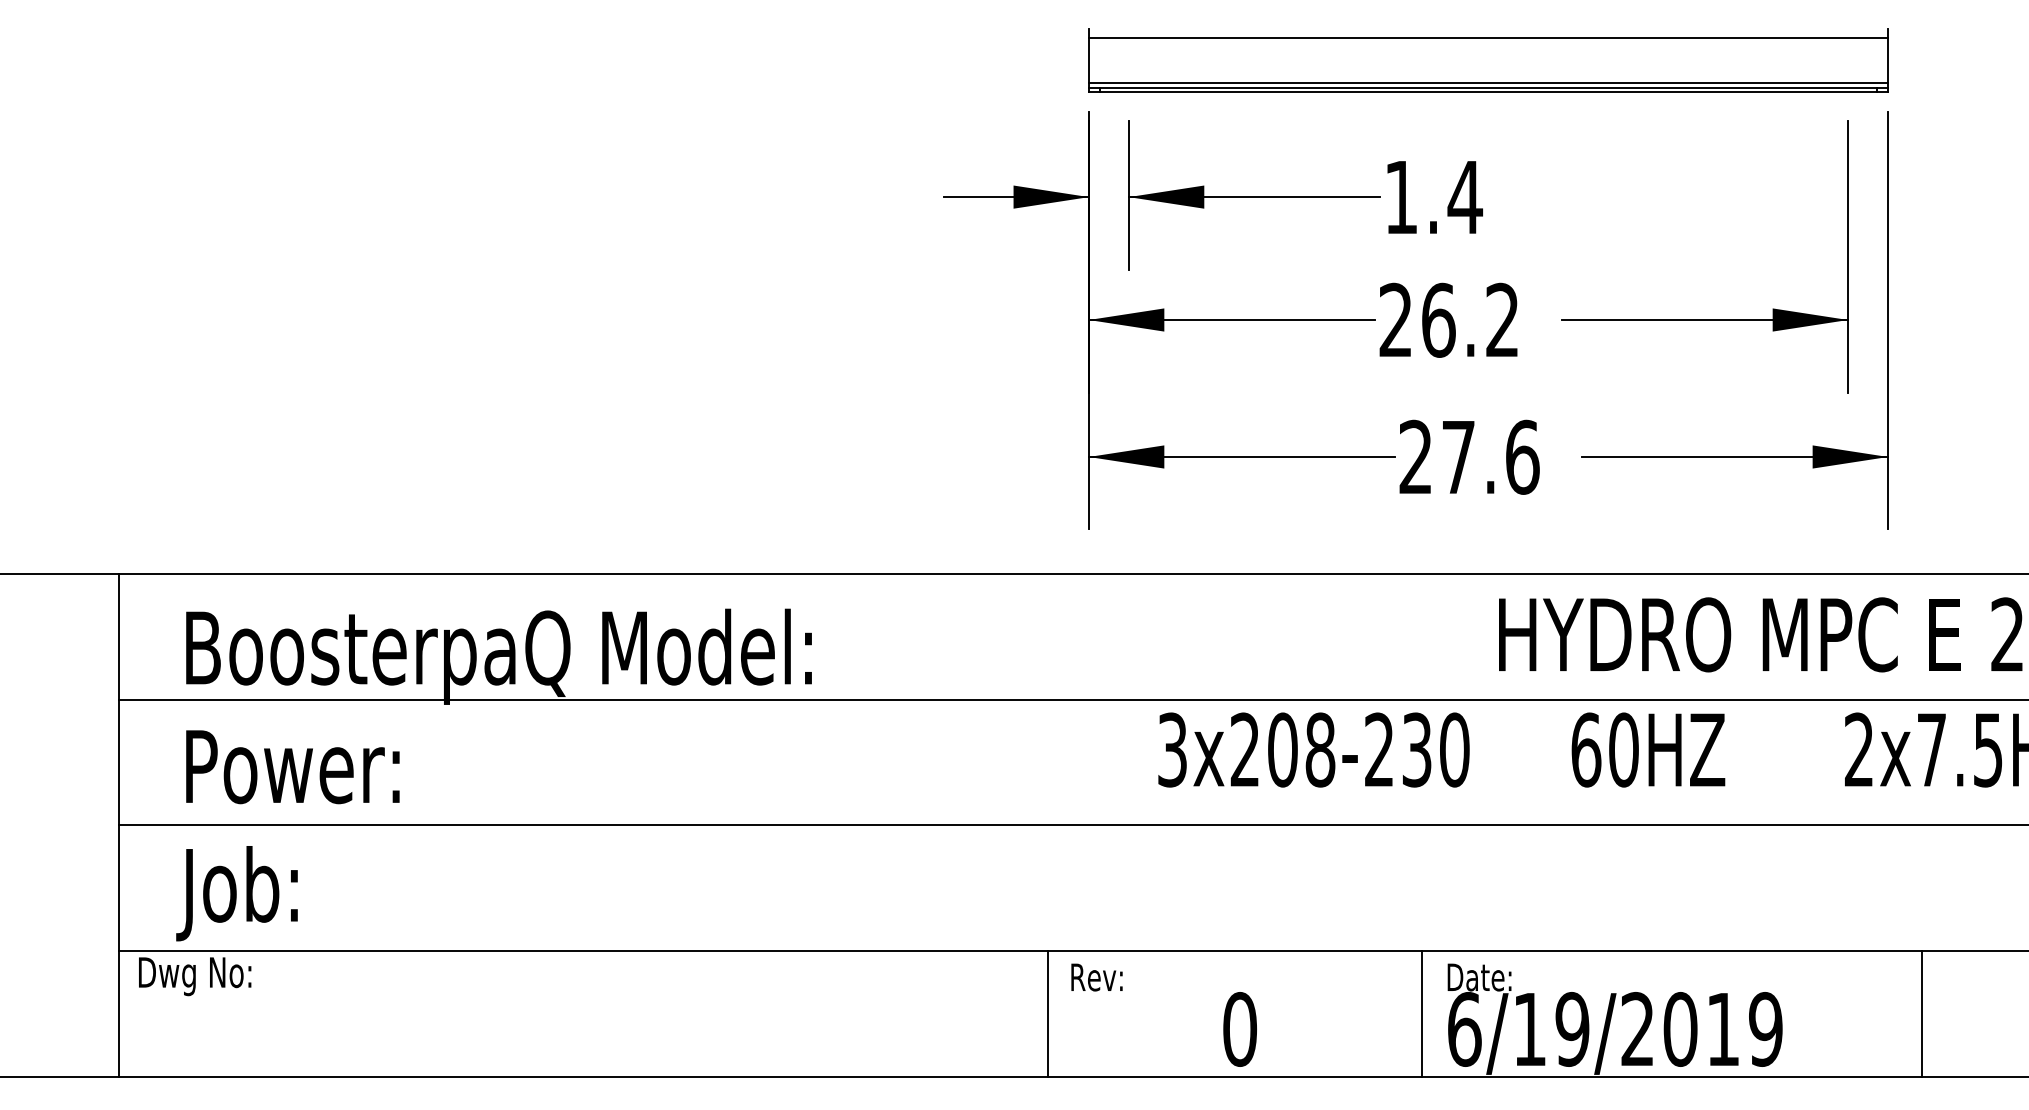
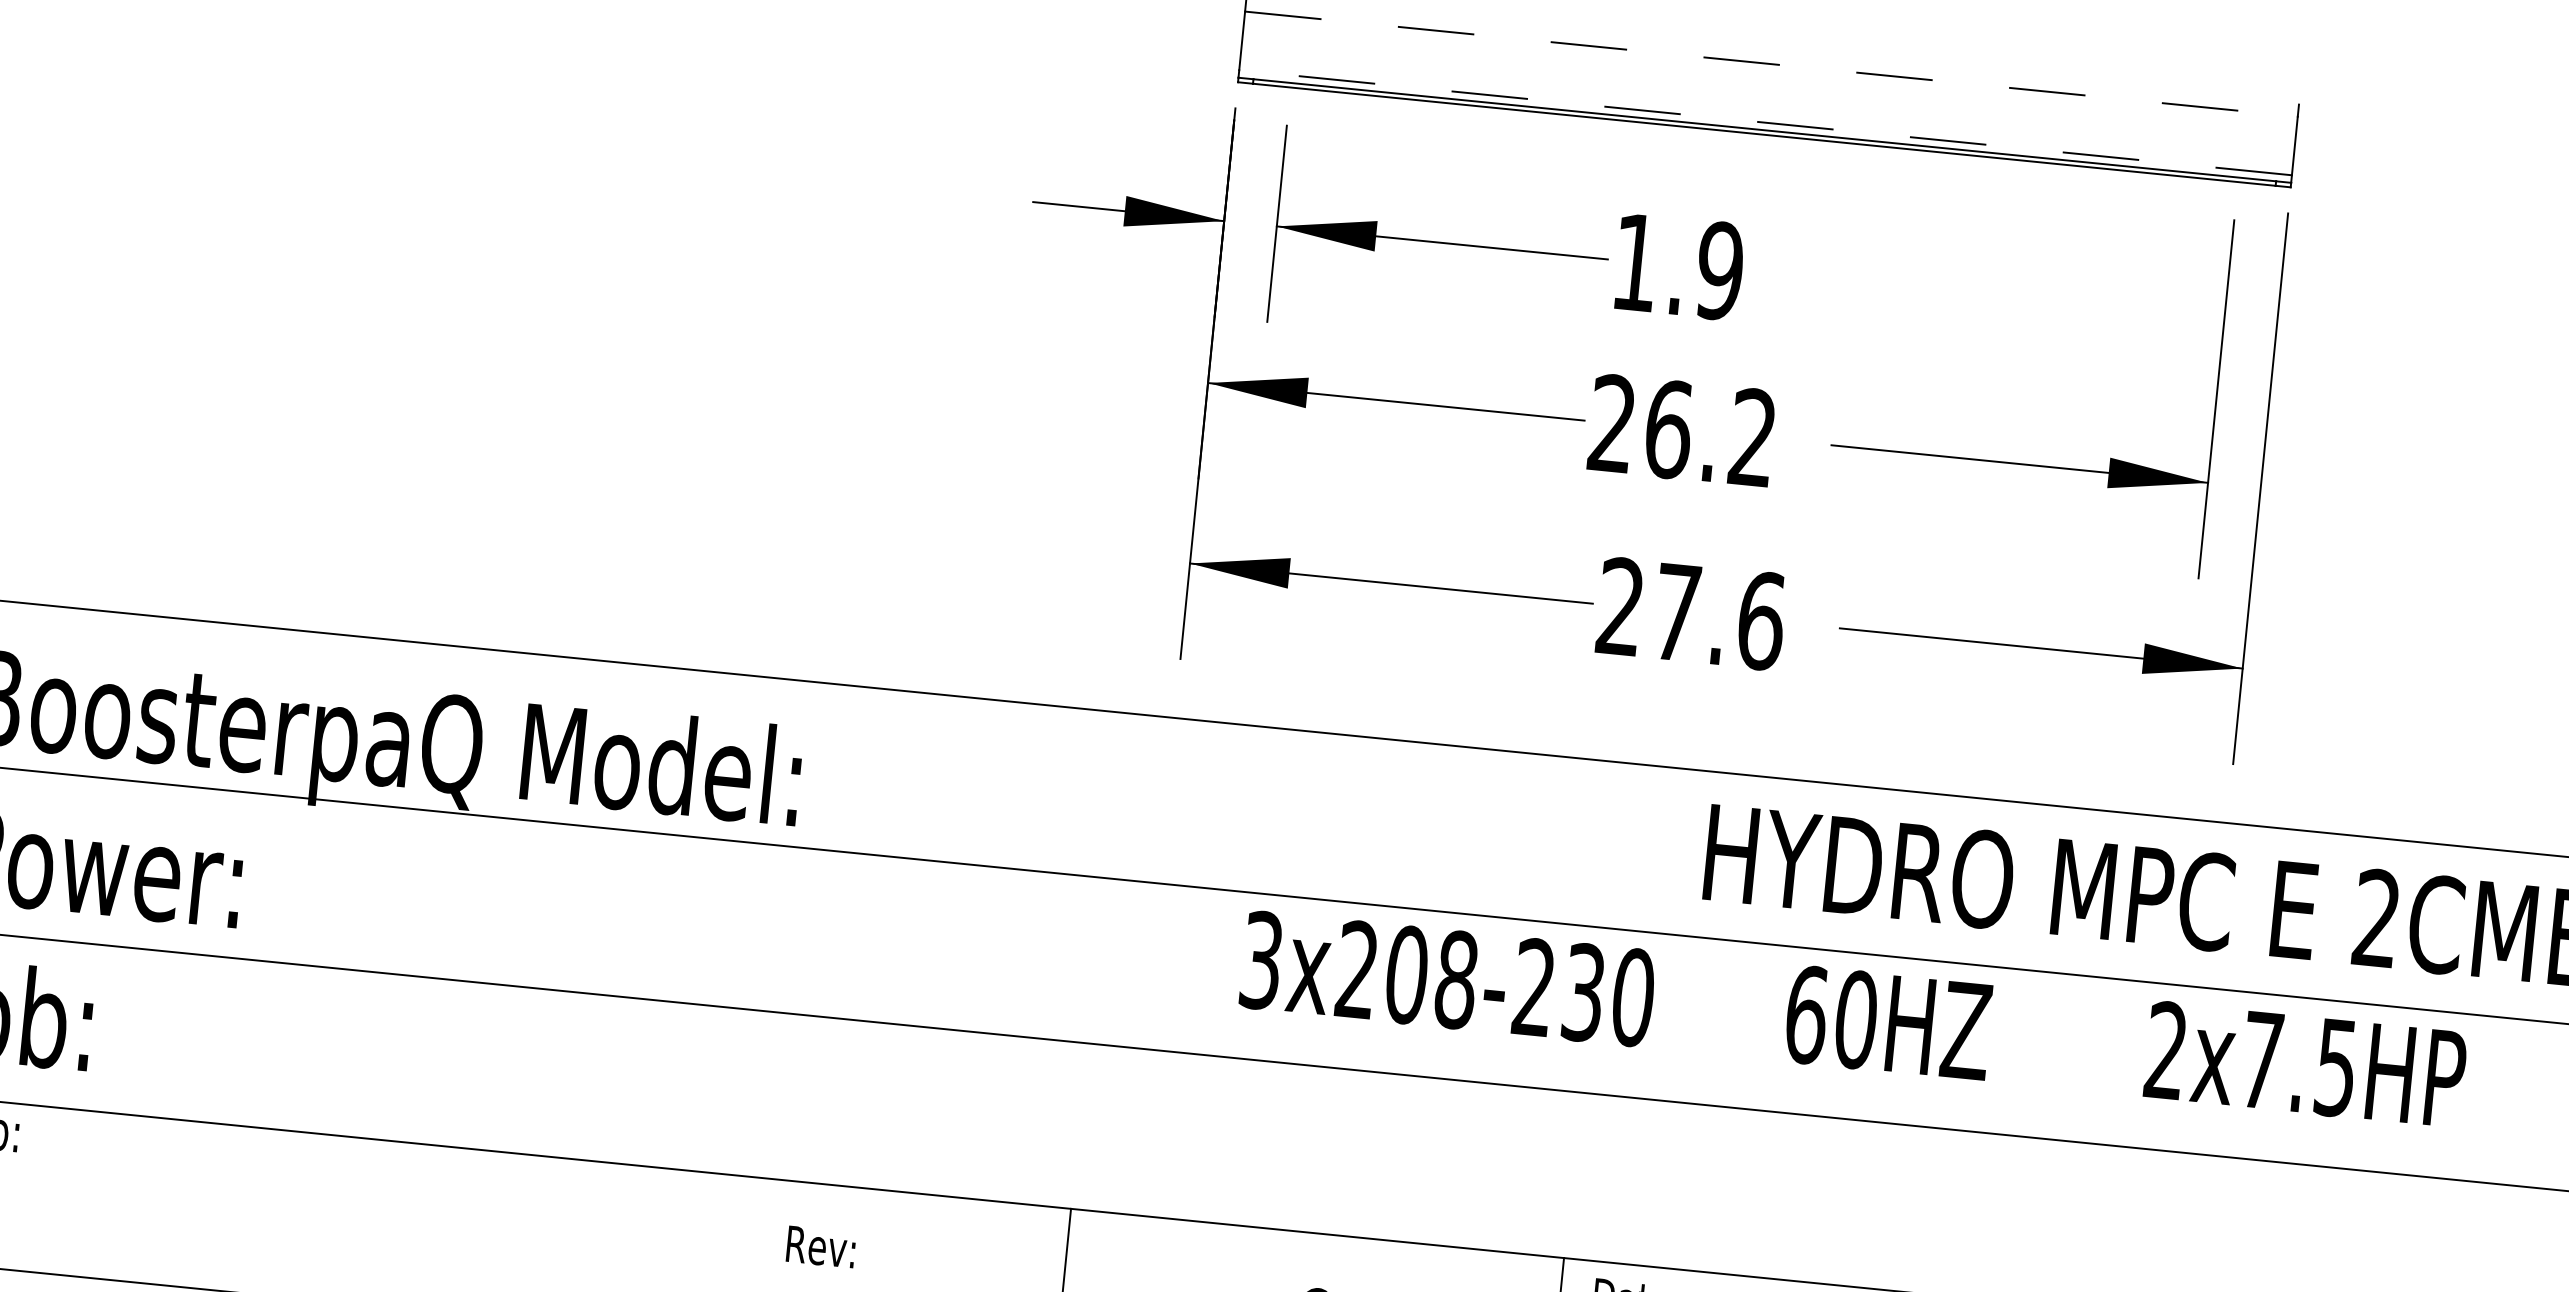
line: (1488, 38) -> (1771, 64), solid -> dashed
line: (1488, 82) -> (1765, 122), solid -> dashed
text: (1465, 196) -> (1720, 269), 1.4 -> 1.9
text: (1096, 977) -> (820, 1247), moved

